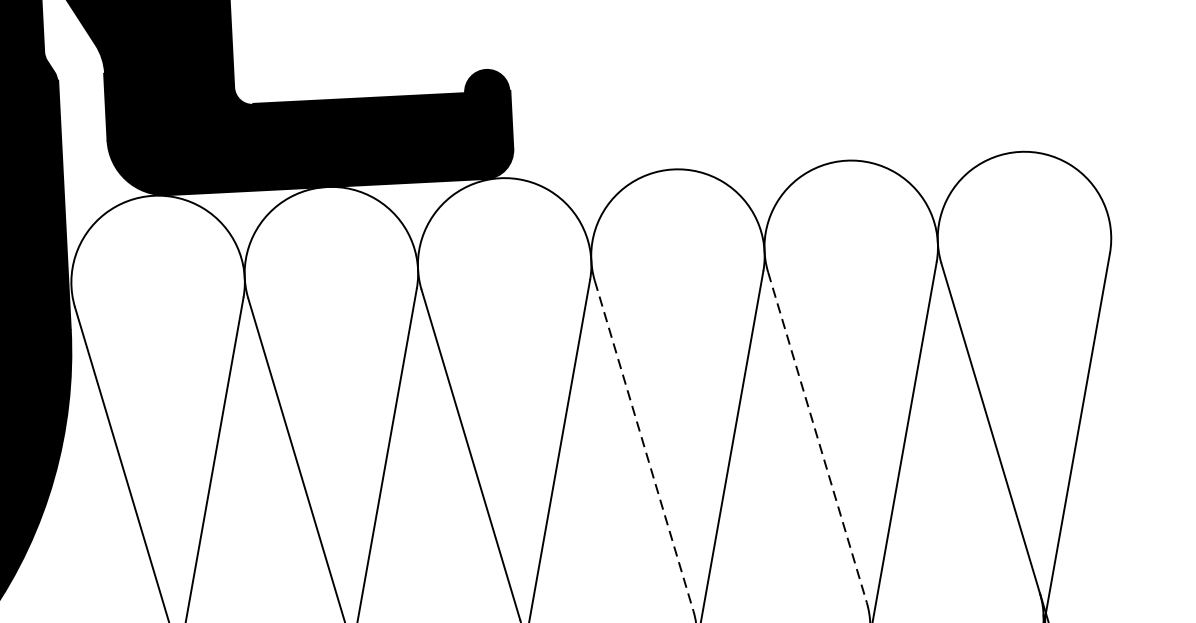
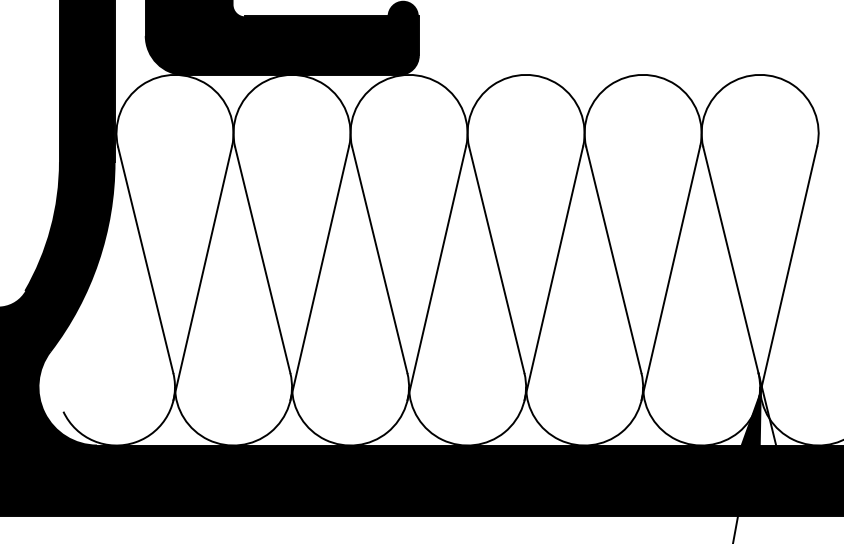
line: (816, 437) -> (613, 260), dashed -> solid
line: (643, 446) -> (496, 260), dashed -> solid

